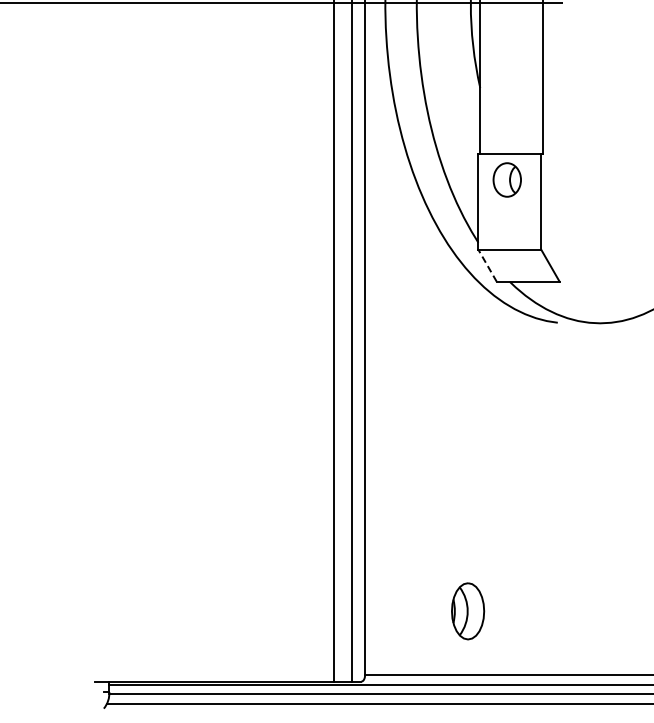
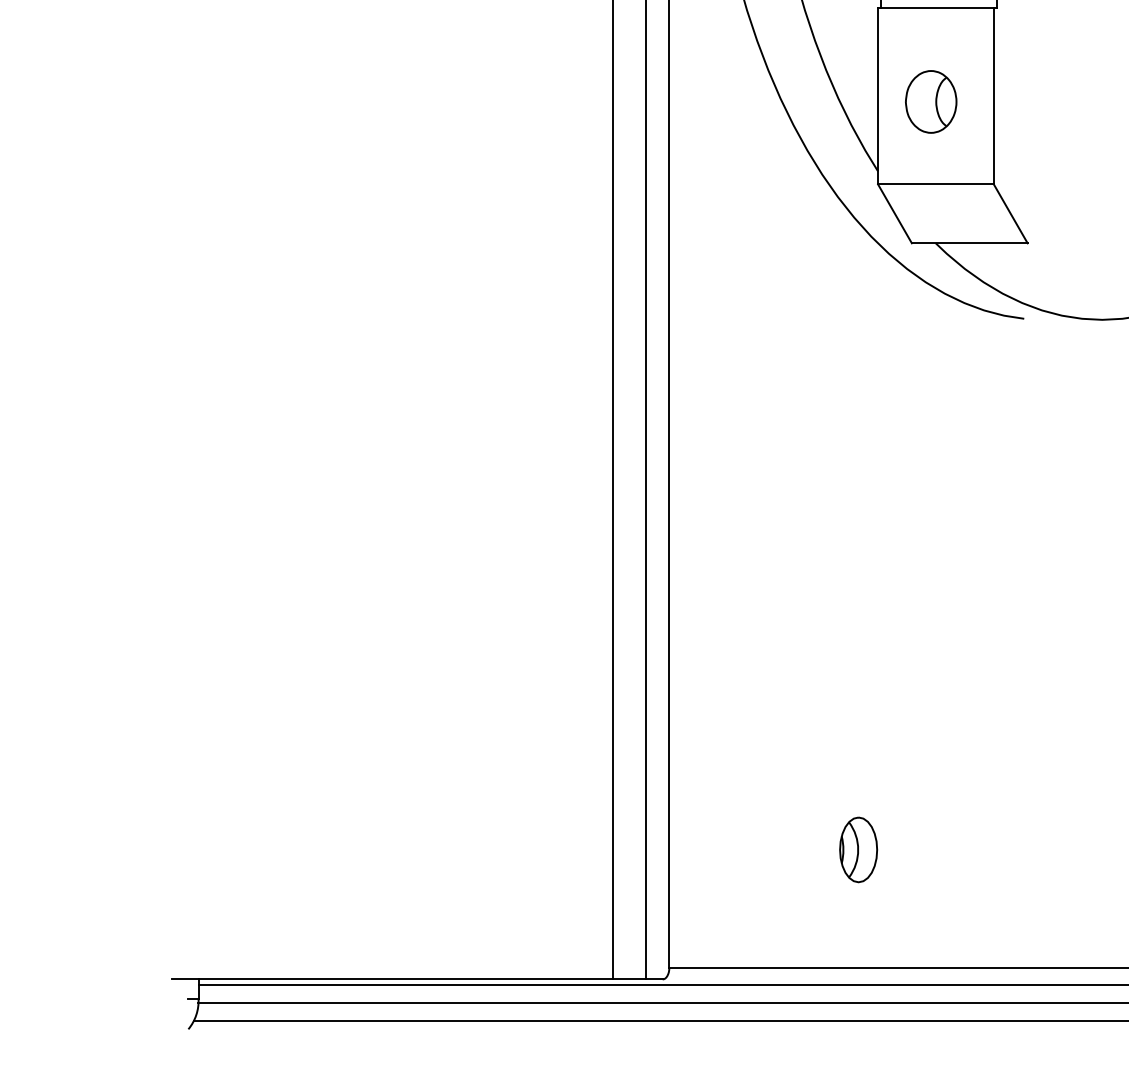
part: (506, 179) -> (929, 101), moved
line: (487, 265) -> (894, 213), dashed -> solid
part: (467, 610) -> (857, 848), size x0.62

